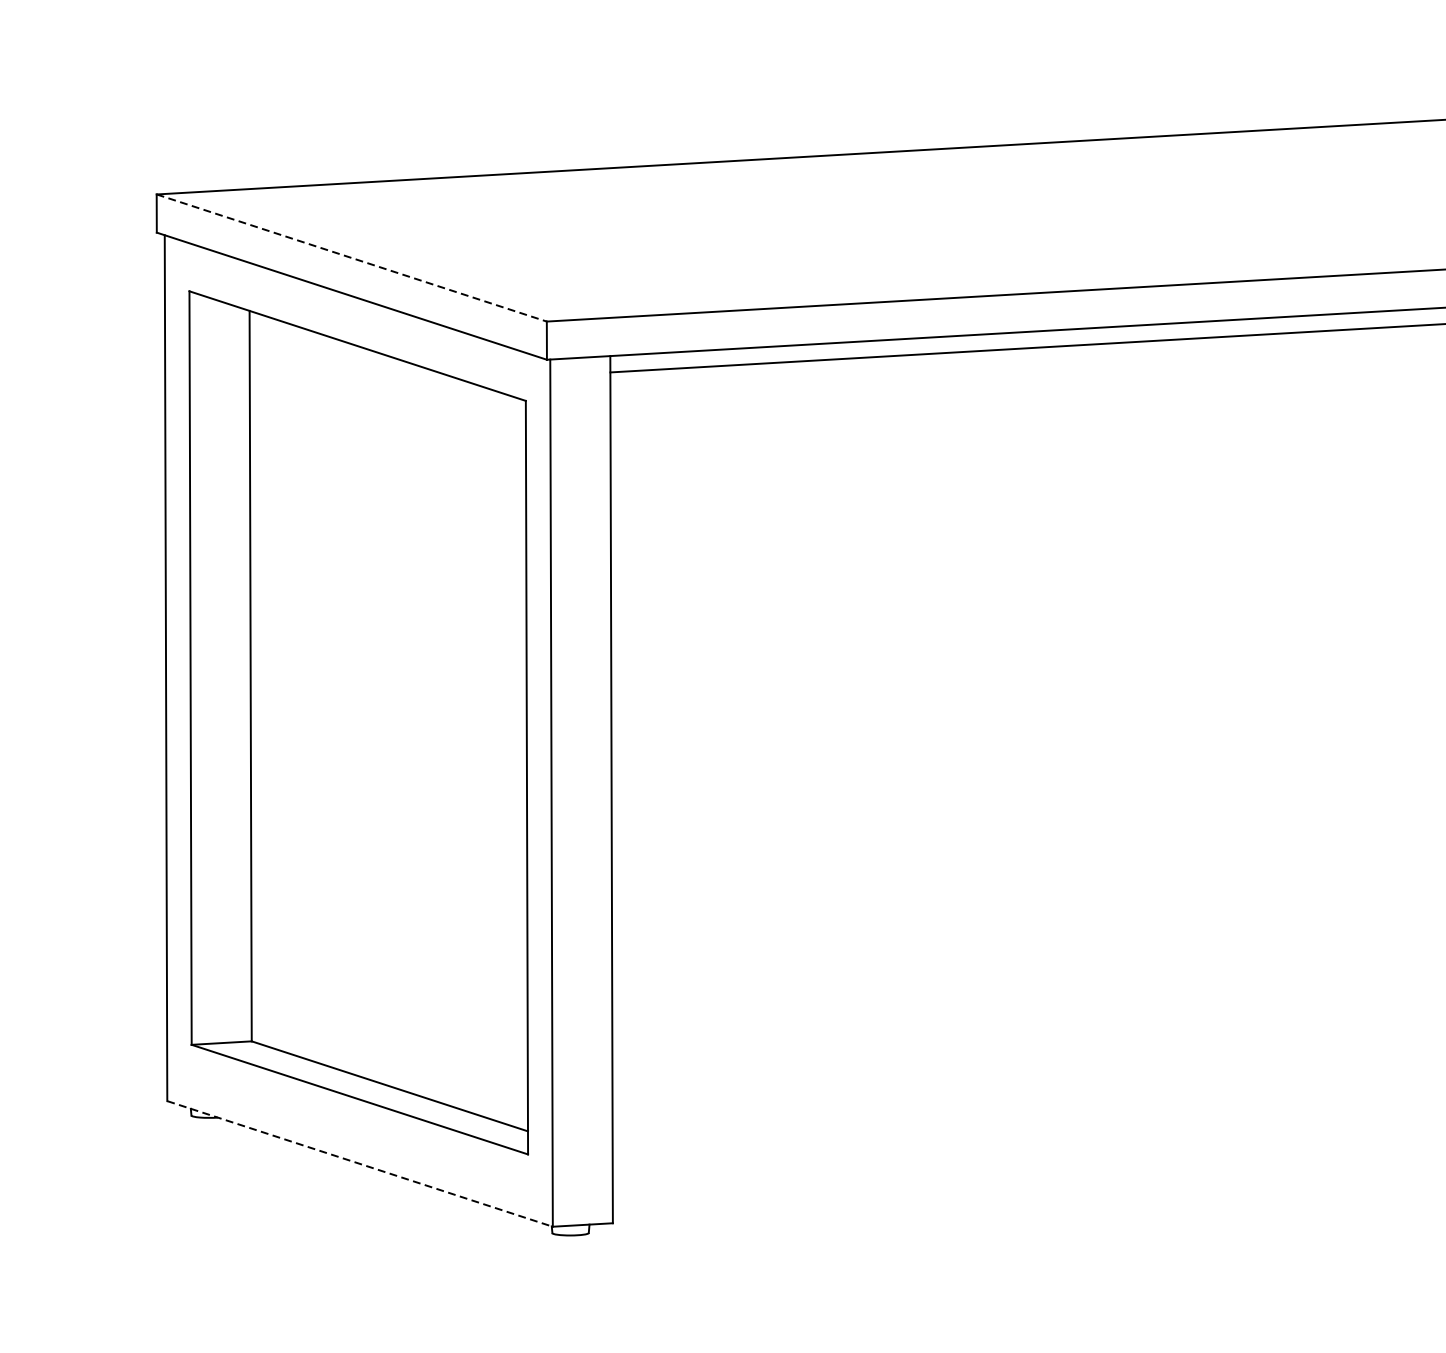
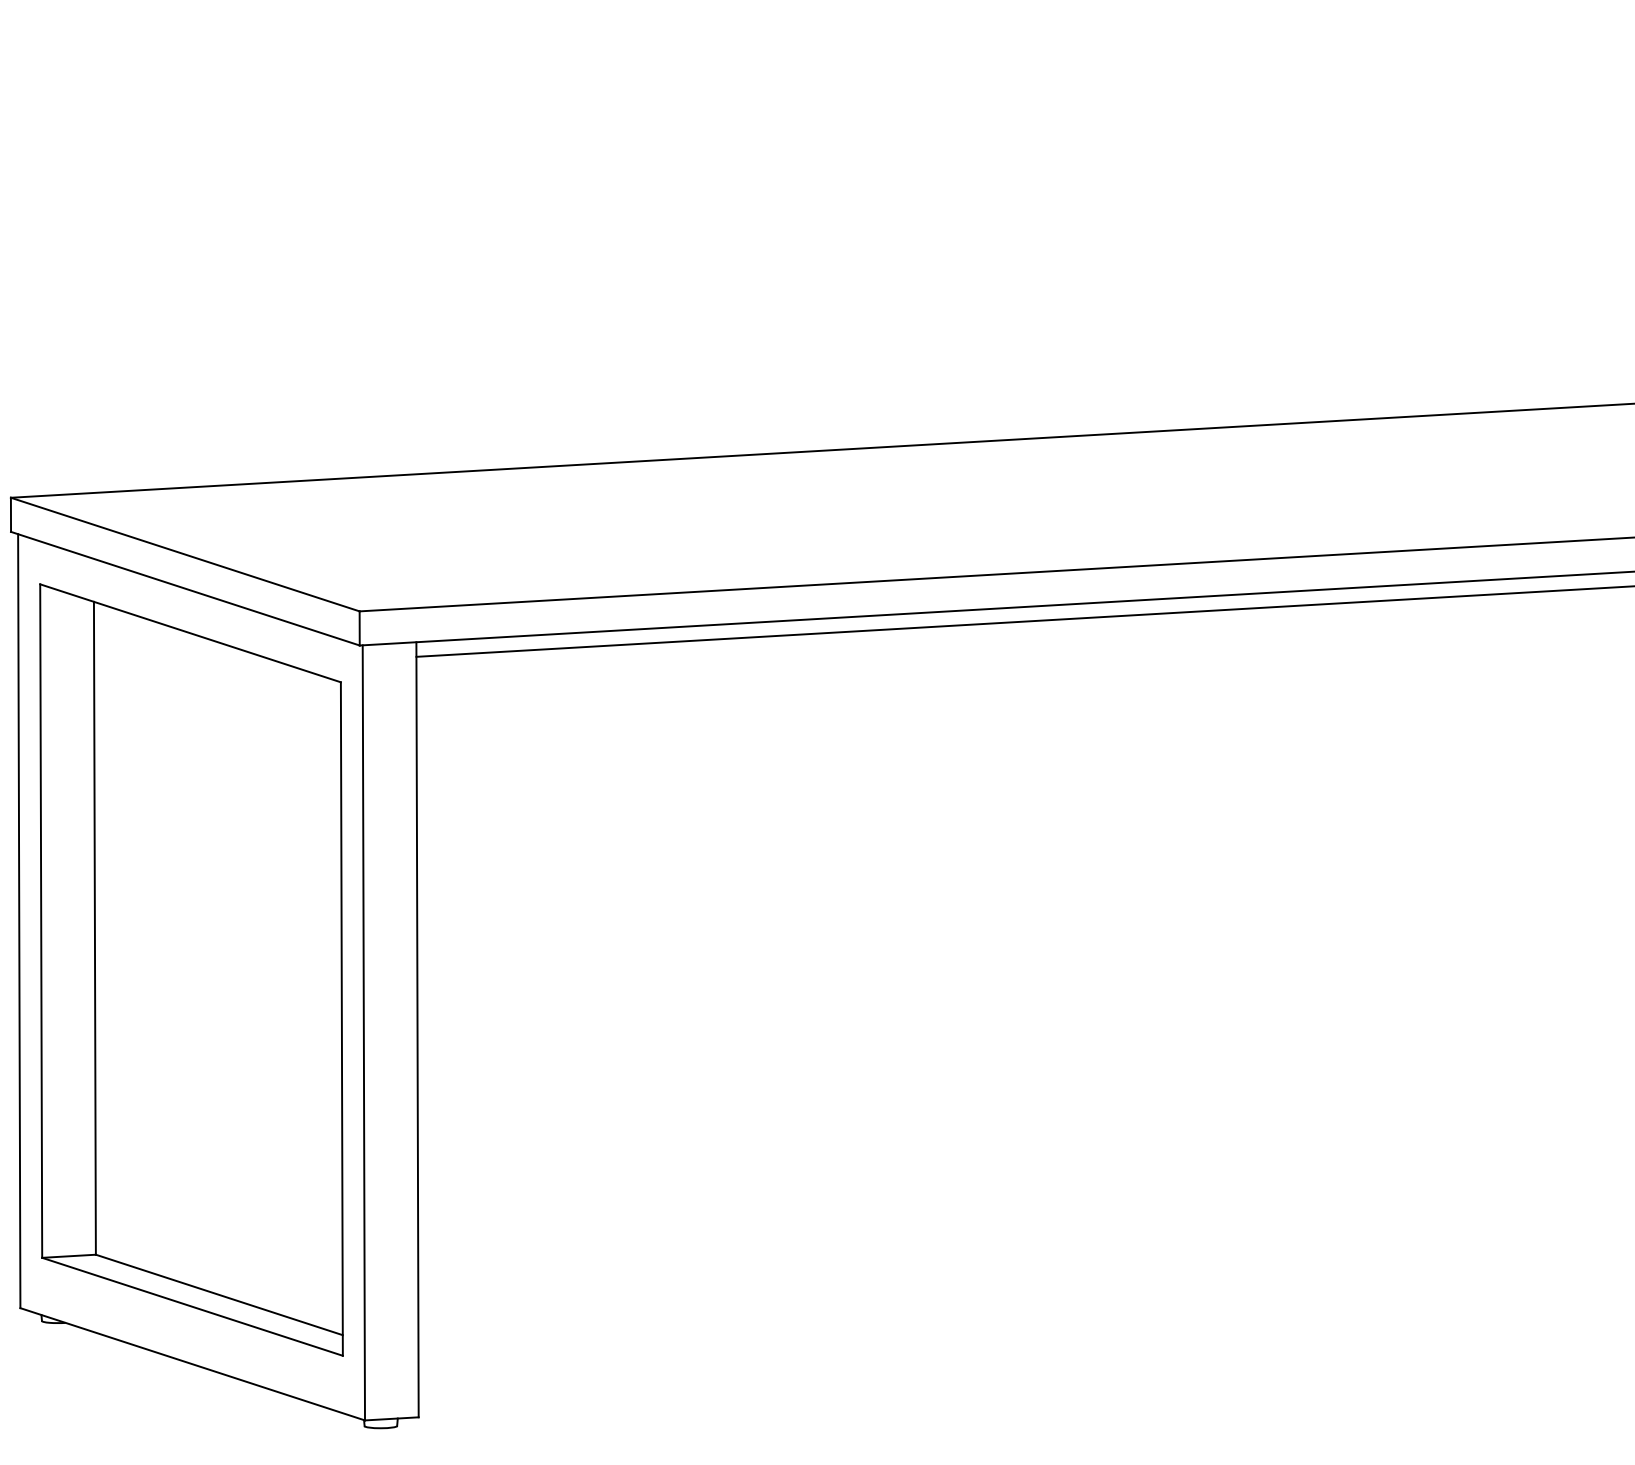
line: (352, 257) -> (185, 554), dashed -> solid
line: (360, 1164) -> (193, 1364), dashed -> solid

